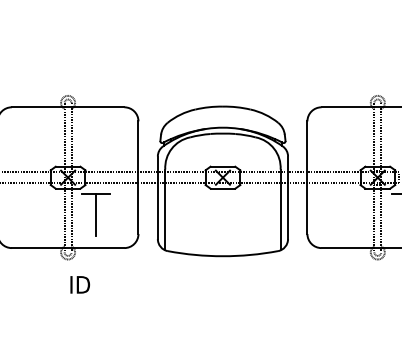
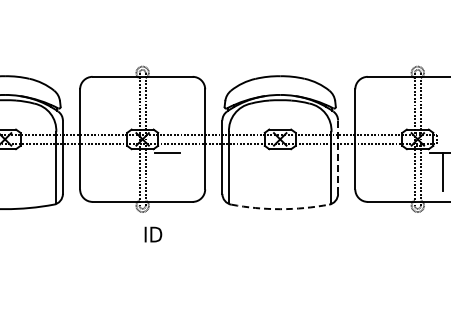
line: (288, 198) -> (338, 157), solid -> dashed
line: (96, 213) -> (167, 171), removed
arc: (223, 256) -> (280, 209), solid -> dashed

